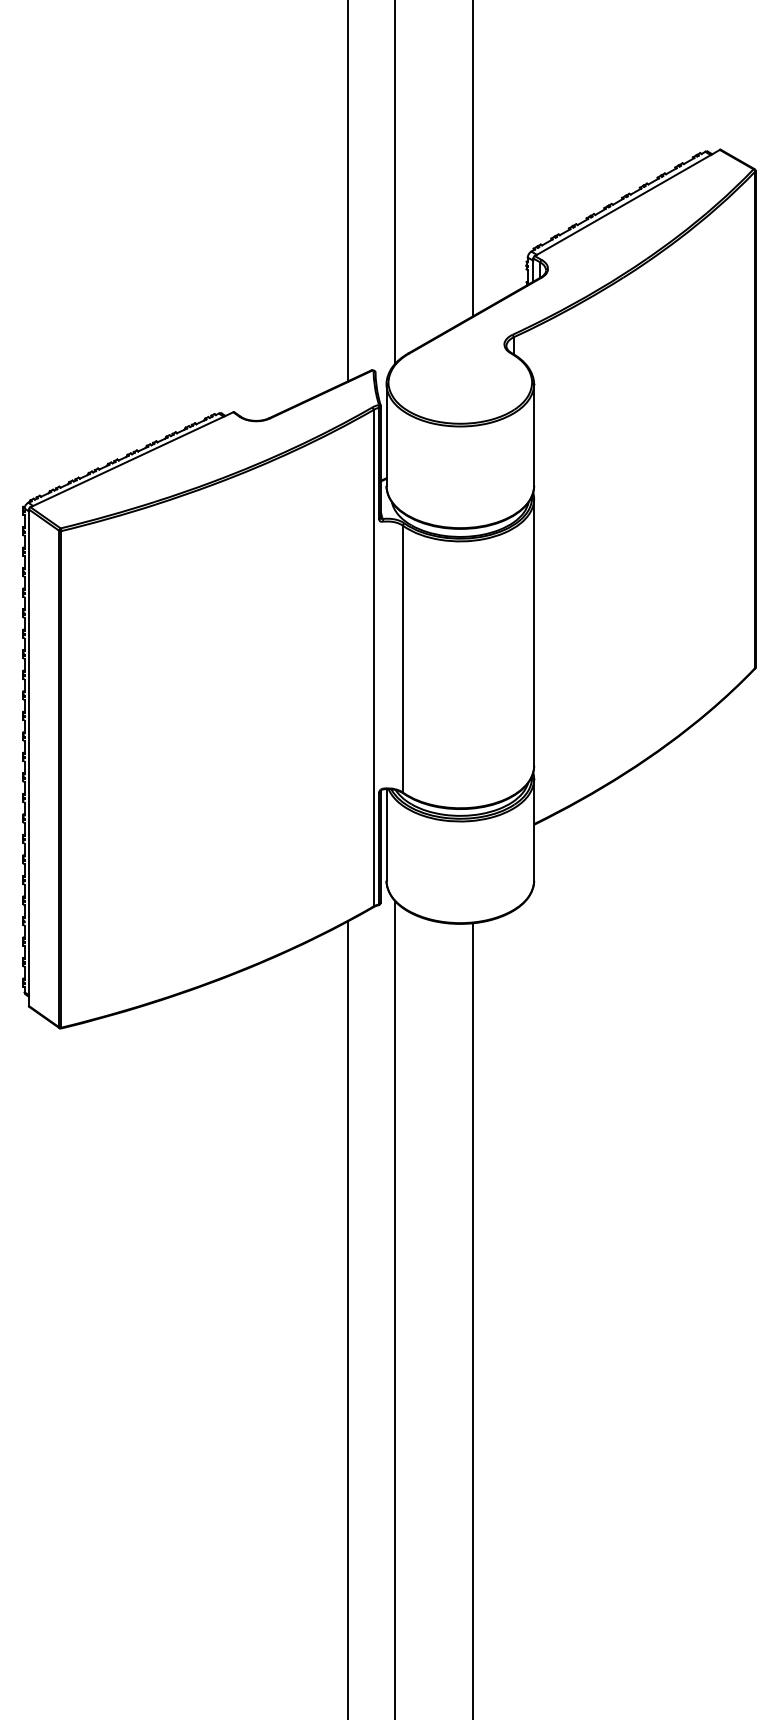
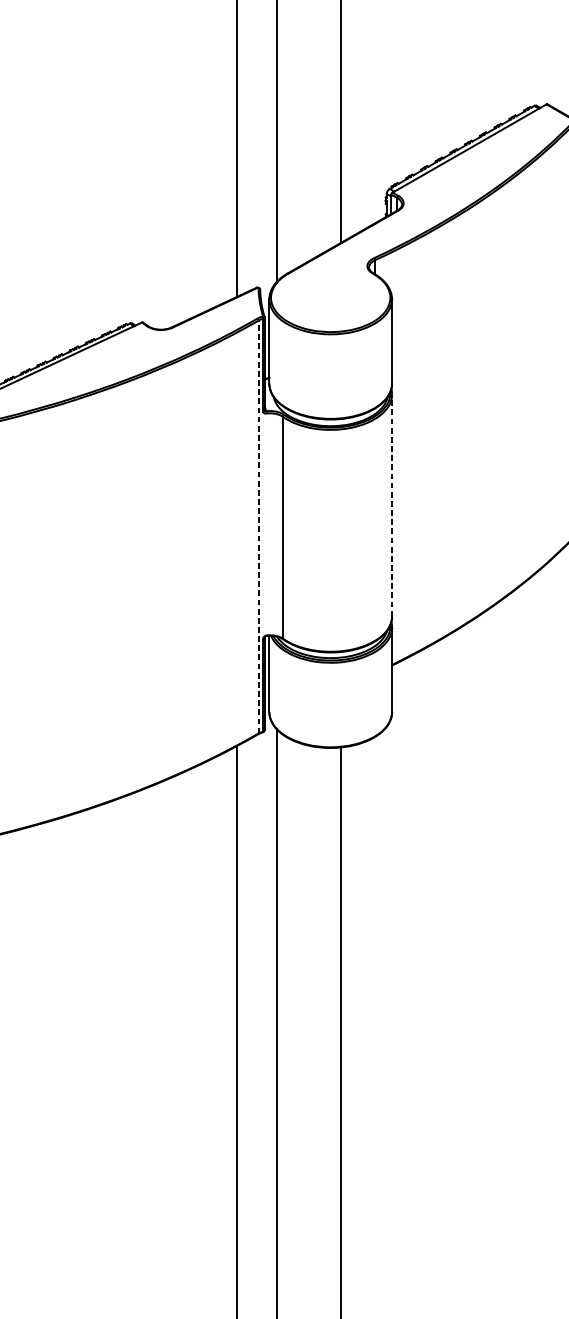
line: (534, 631) -> (392, 504), solid -> dashed
line: (373, 657) -> (258, 526), solid -> dashed

